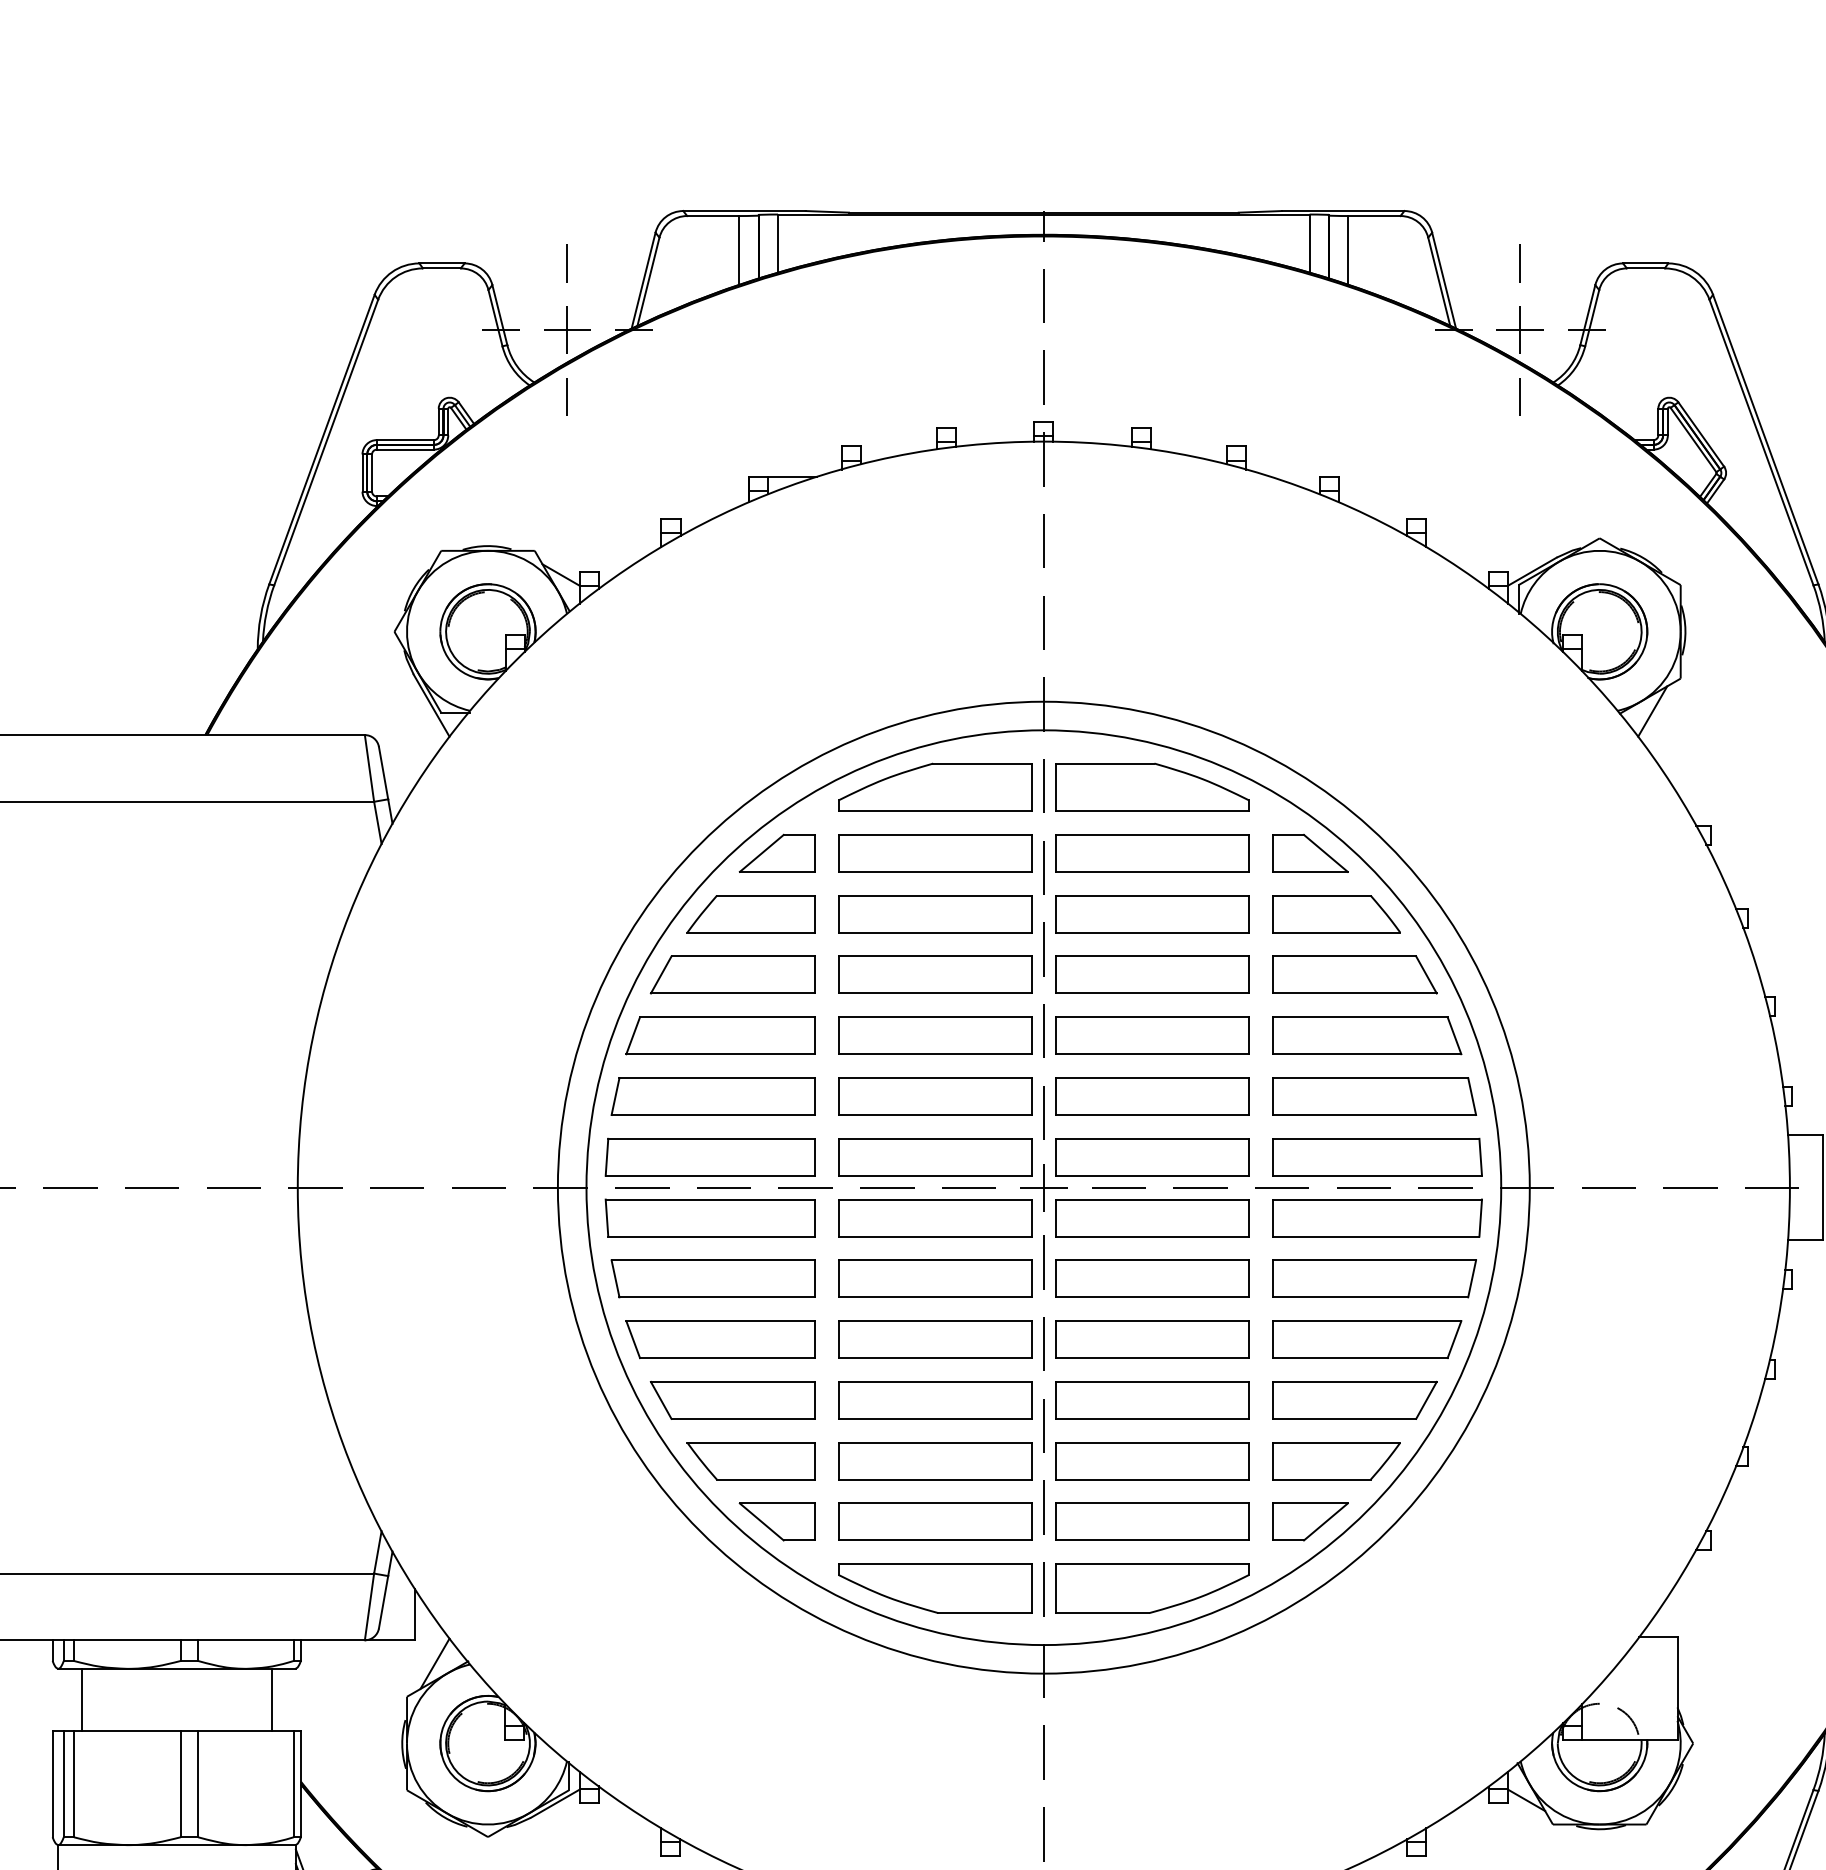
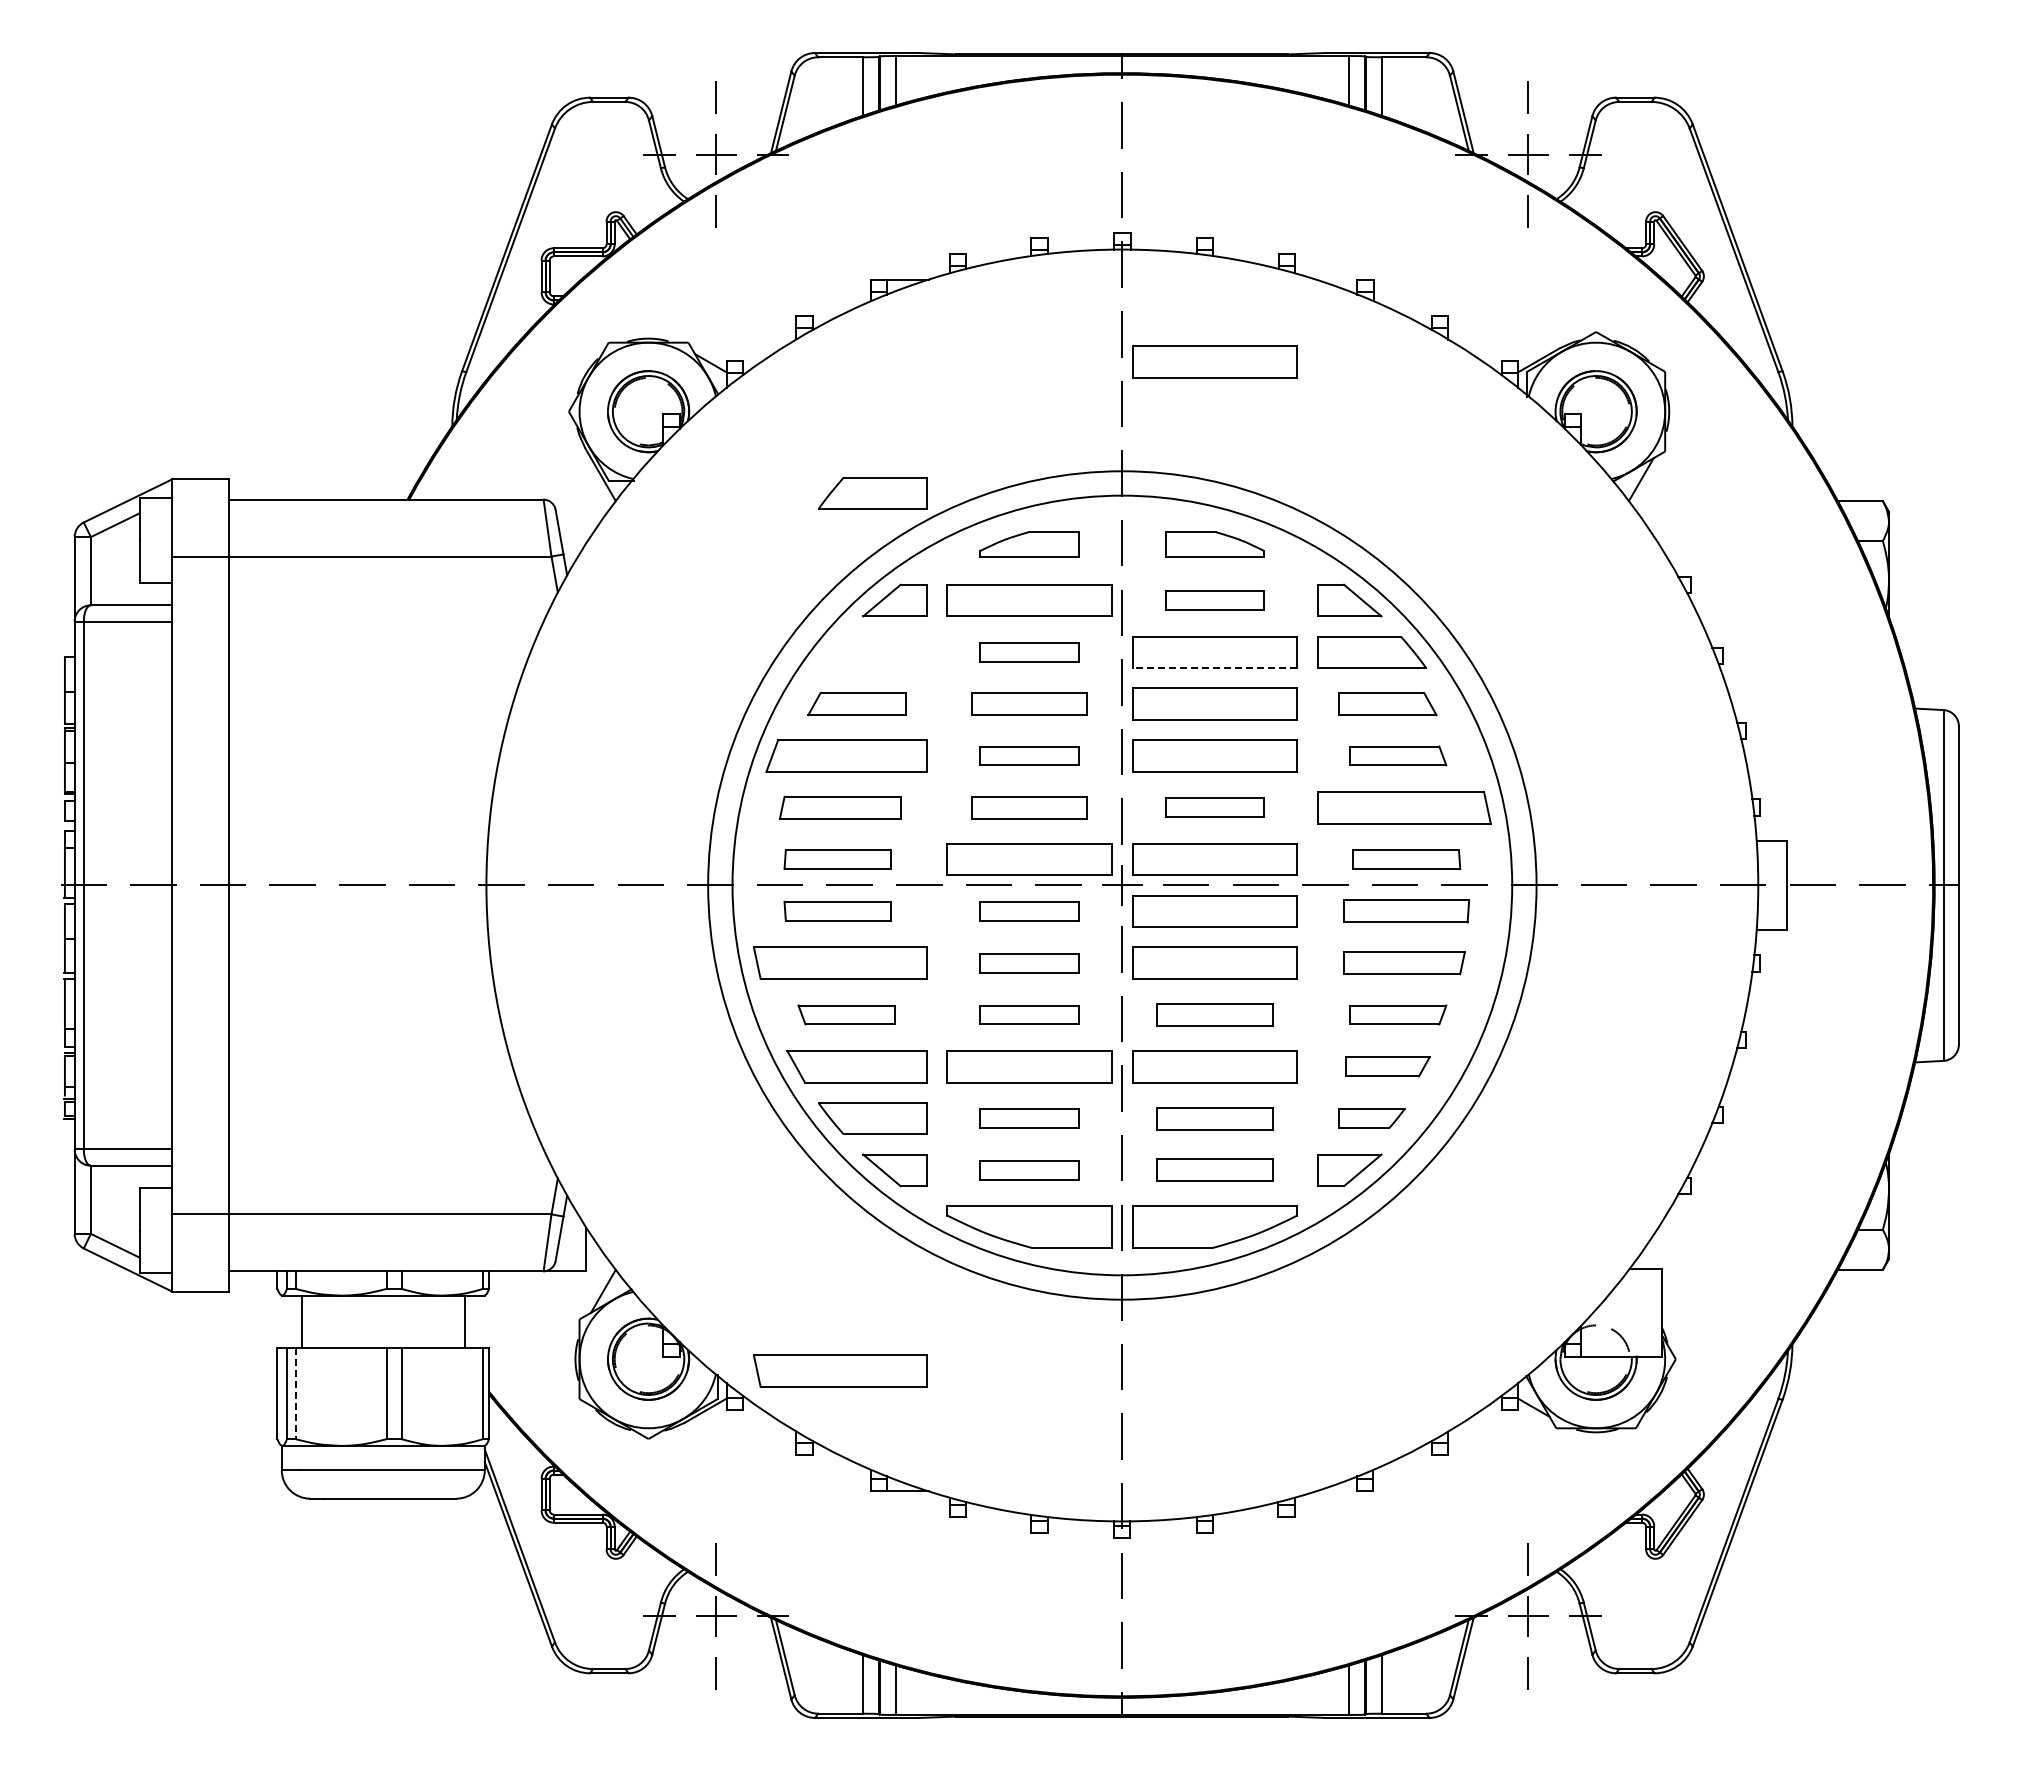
part: (1151, 572) -> (1214, 361), added
part: (934, 787) -> (1029, 544), size x0.6
part: (1151, 787) -> (1214, 544), size x0.6
part: (1151, 853) -> (1214, 600), size x0.6
part: (750, 914) -> (872, 493), moved
part: (934, 914) -> (1029, 652), size x0.6
line: (1151, 933) -> (1214, 668), solid -> dashed
part: (731, 974) -> (856, 703), size x0.7
part: (934, 974) -> (1029, 703), size x0.7
part: (1354, 974) -> (1387, 703), size x0.7
part: (934, 1035) -> (1029, 755), size x0.6
part: (1367, 1035) -> (1398, 755), size x0.6
part: (713, 1096) -> (840, 807), size x0.7
part: (934, 1096) -> (1029, 807), size x0.7
part: (1151, 1096) -> (1214, 807), size x0.6
part: (709, 1157) -> (837, 859), size x0.6
part: (1377, 1157) -> (1406, 859), size x0.6
part: (709, 1217) -> (837, 910), size x0.6
part: (1377, 1217) -> (1406, 910), size x0.7
part: (934, 1218) -> (1029, 911), size x0.6
part: (934, 1278) -> (1029, 962), size x0.6
part: (1374, 1278) -> (1404, 962), size x0.7
part: (720, 1339) -> (846, 1014), size x0.6
part: (934, 1339) -> (1029, 1014), size x0.6
part: (1151, 1339) -> (1214, 1014), size x0.7
part: (1367, 1339) -> (1398, 1014), size x0.6
part: (1354, 1400) -> (1387, 1066), size x0.6
part: (934, 1461) -> (1029, 1118), size x0.6
part: (1151, 1461) -> (1214, 1118), size x0.7
part: (1336, 1461) -> (1371, 1118), size x0.6
part: (934, 1522) -> (1029, 1170), size x0.6
part: (1151, 1522) -> (1214, 1170), size x0.7
part: (713, 1756) -> (840, 1370), added
line: (73, 1784) -> (295, 1394), solid -> dashed

